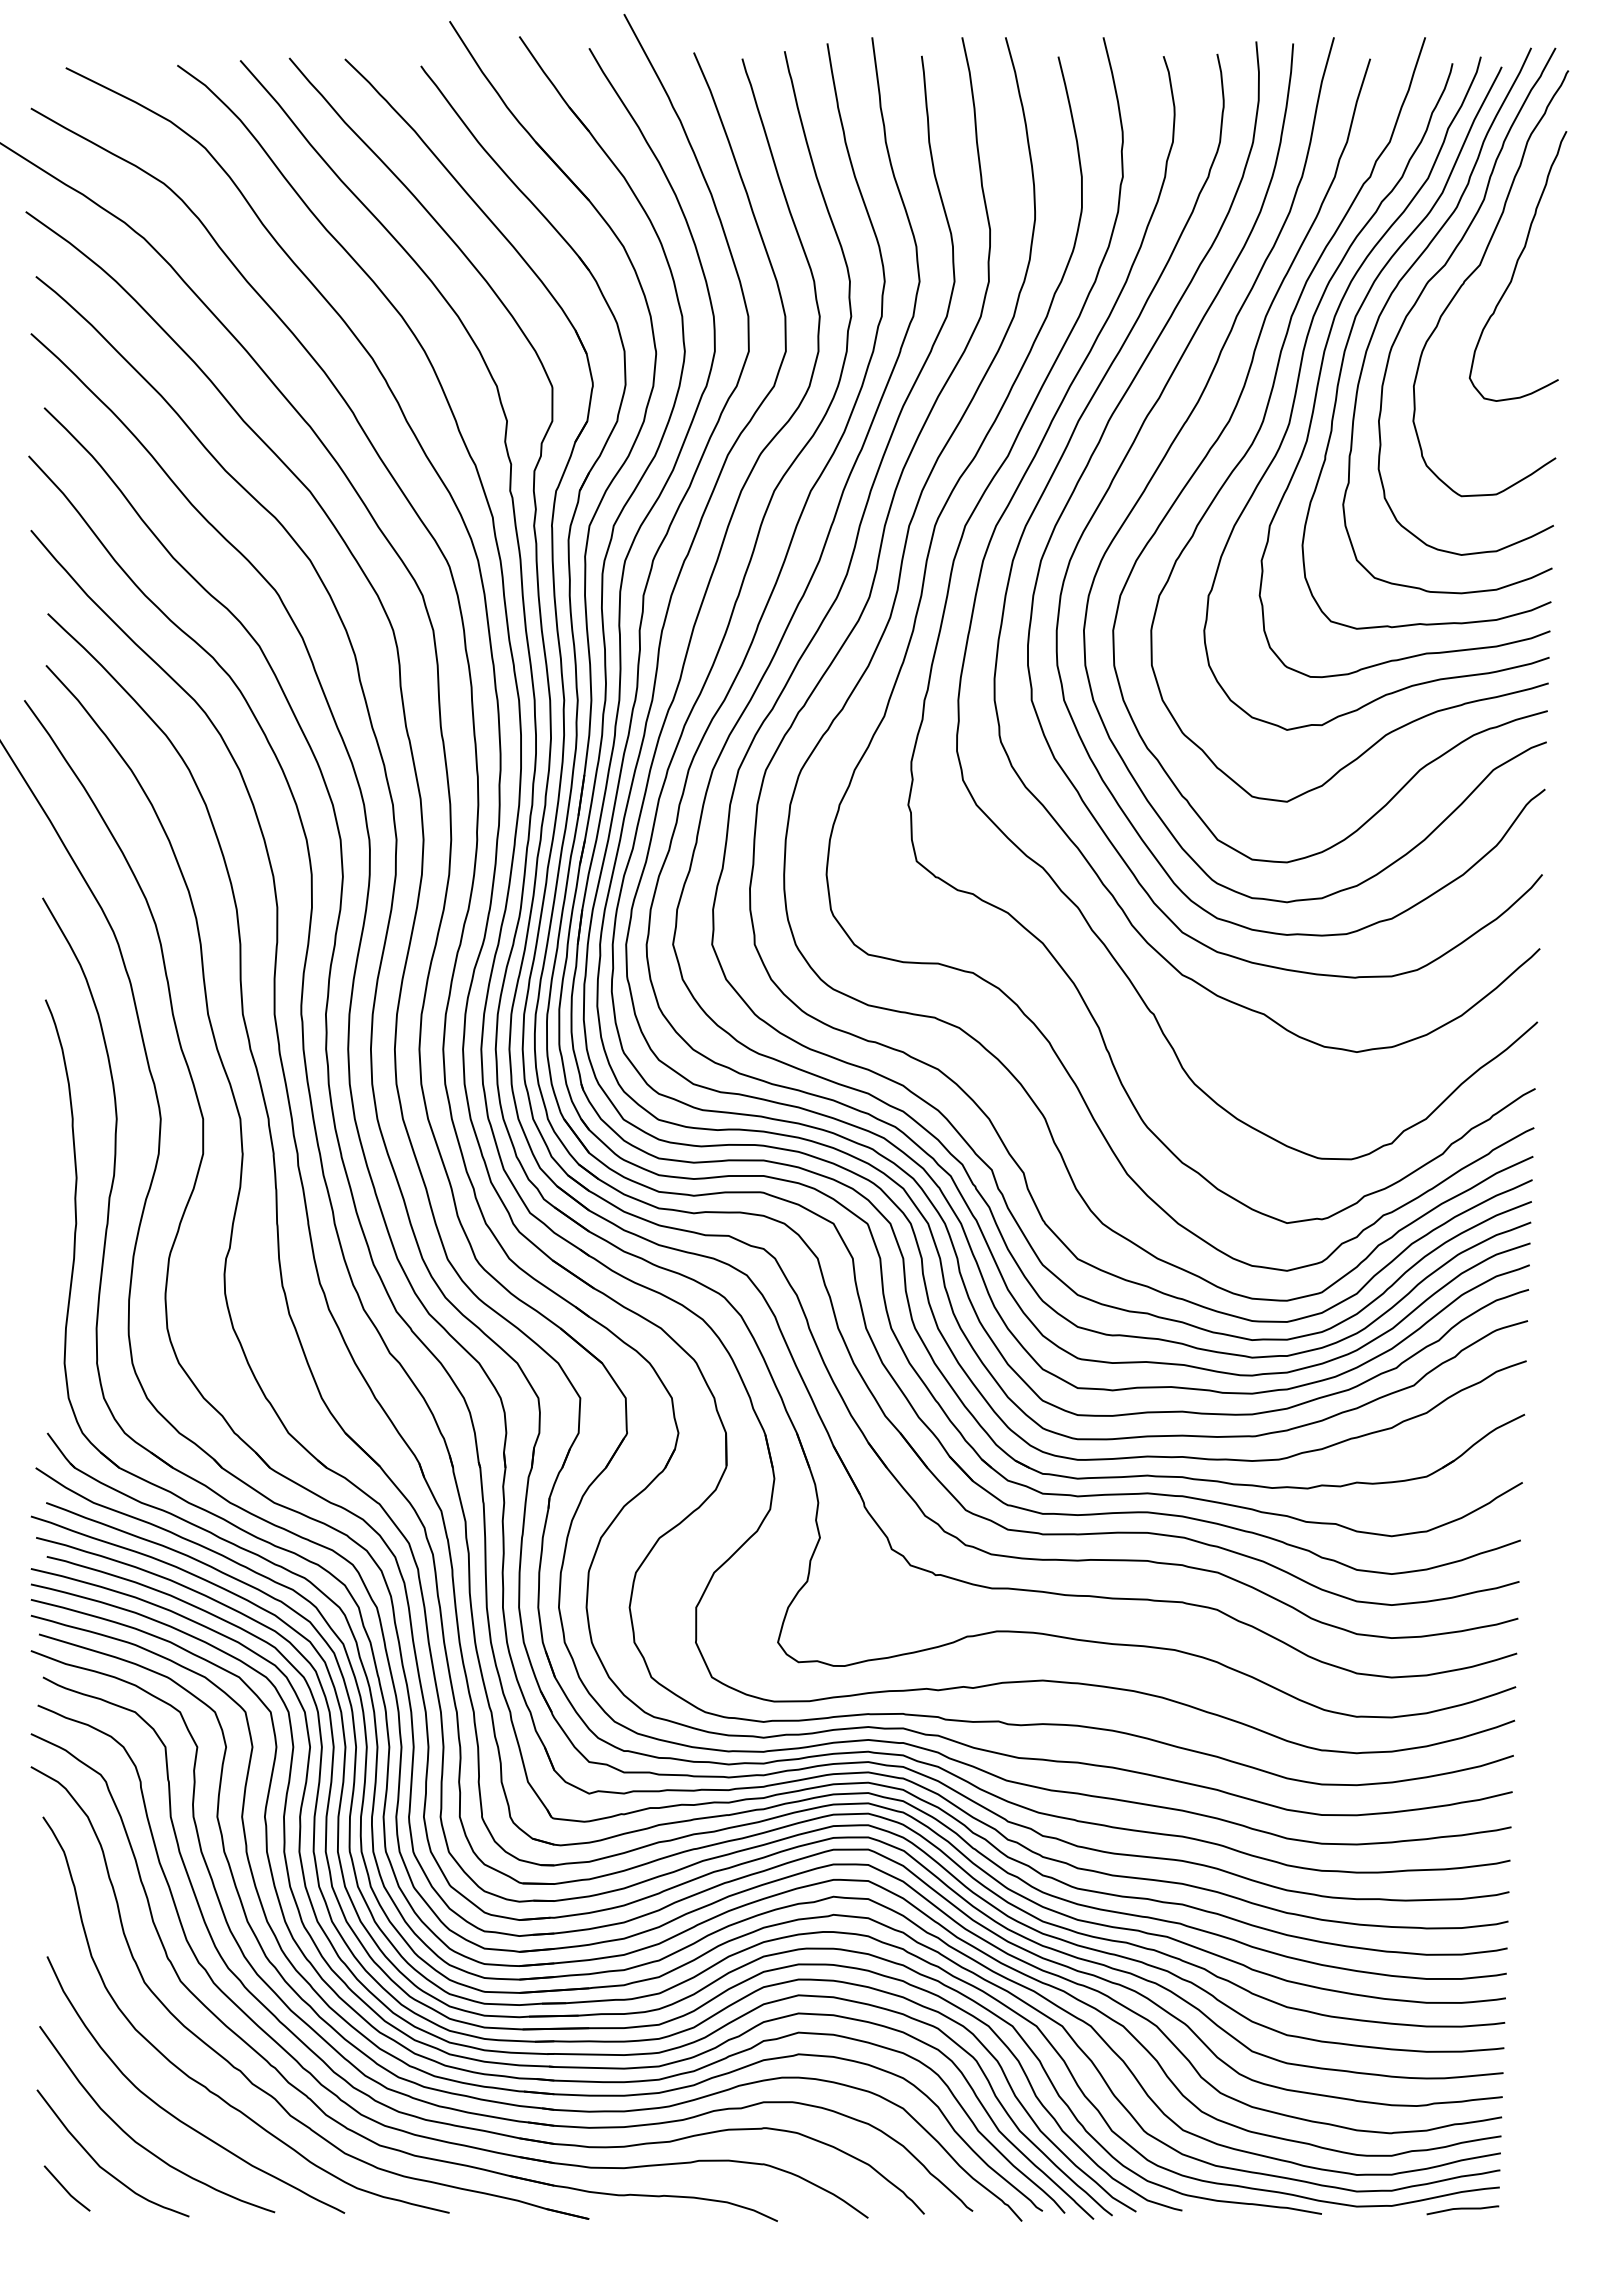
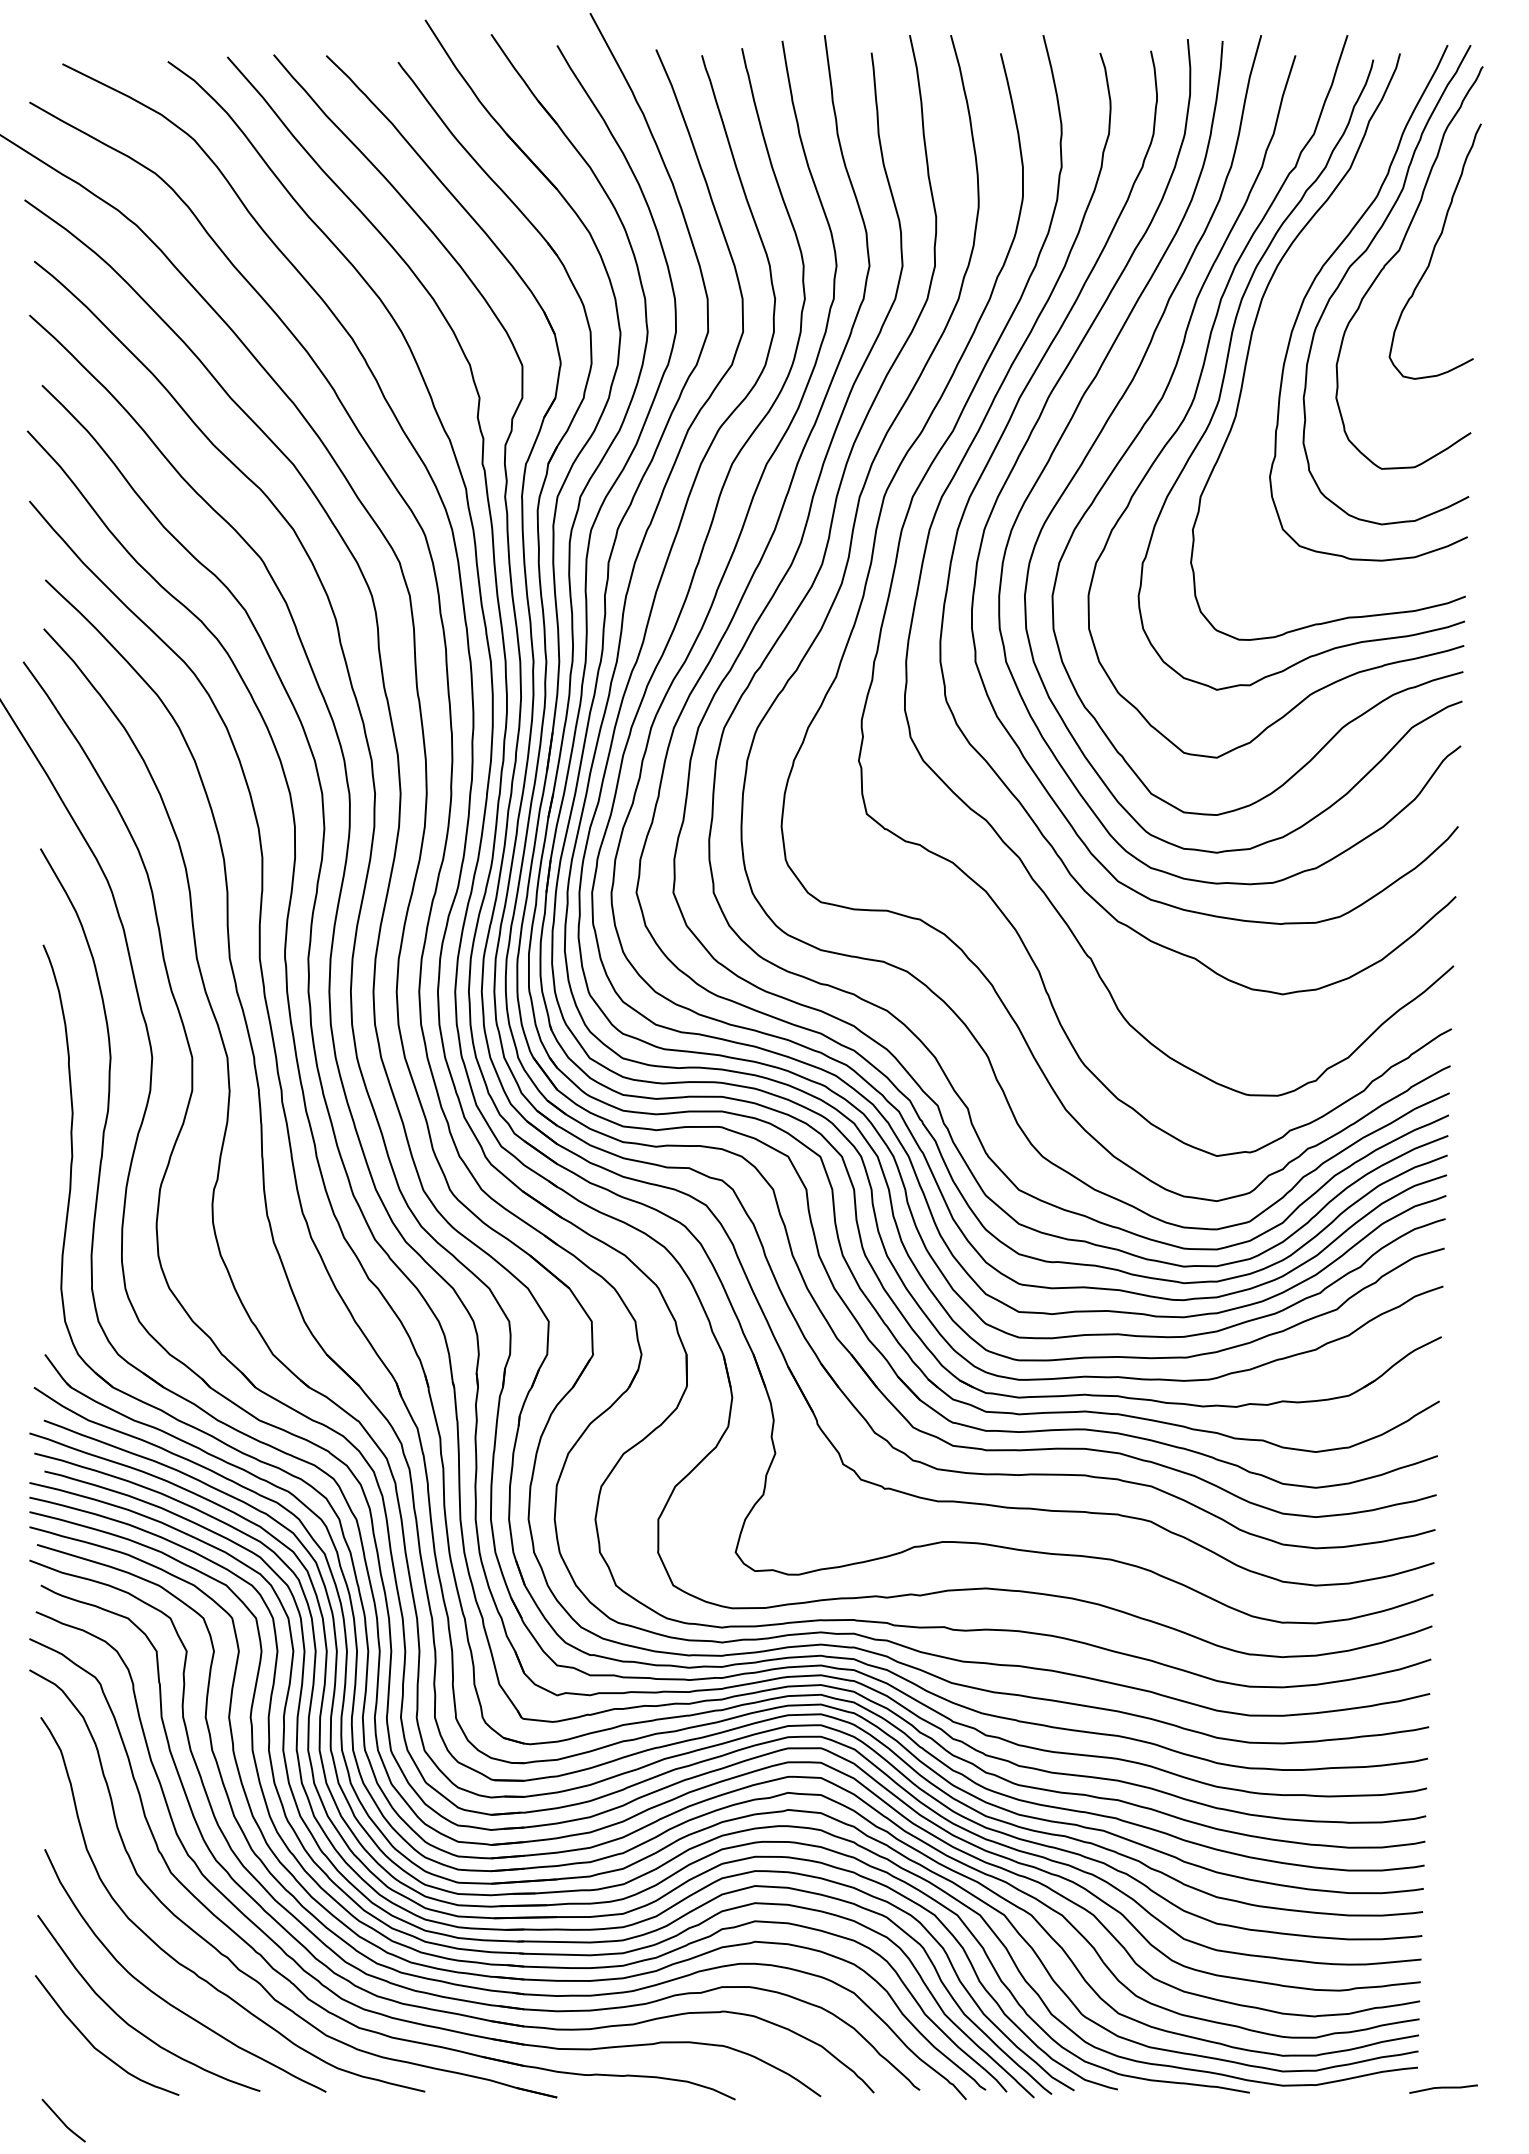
curve: (1354, 324) -> (1280, 306), removed
line: (65, 2188) -> (62, 2120), moved
curve: (1462, 2209) -> (1443, 2088), moved

